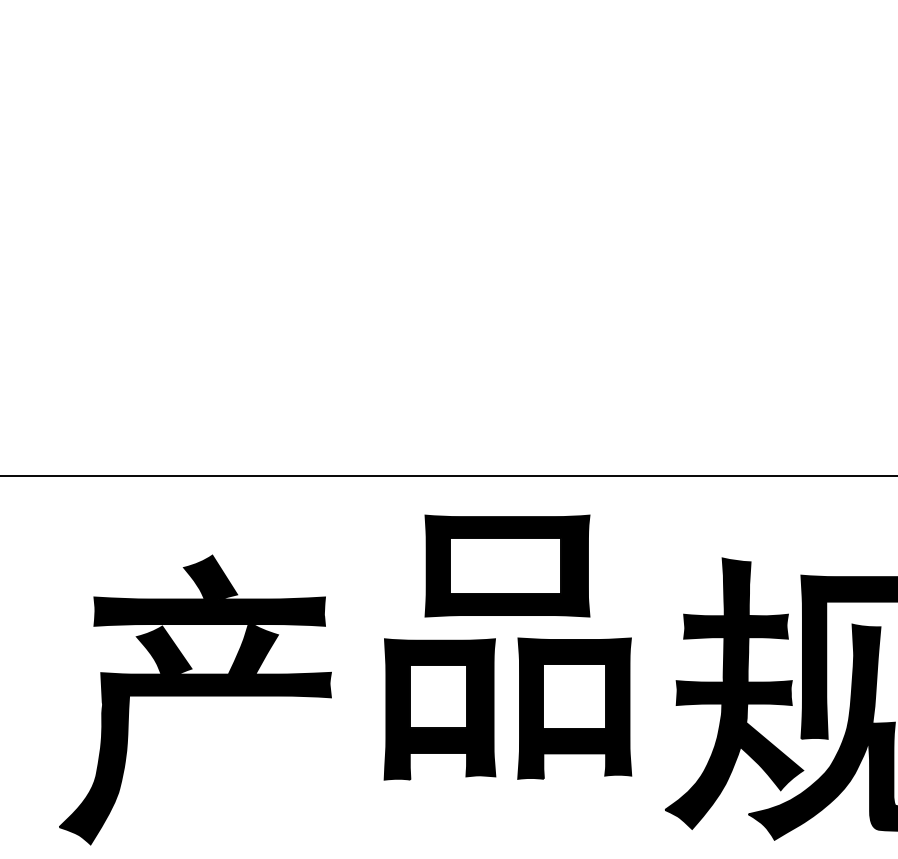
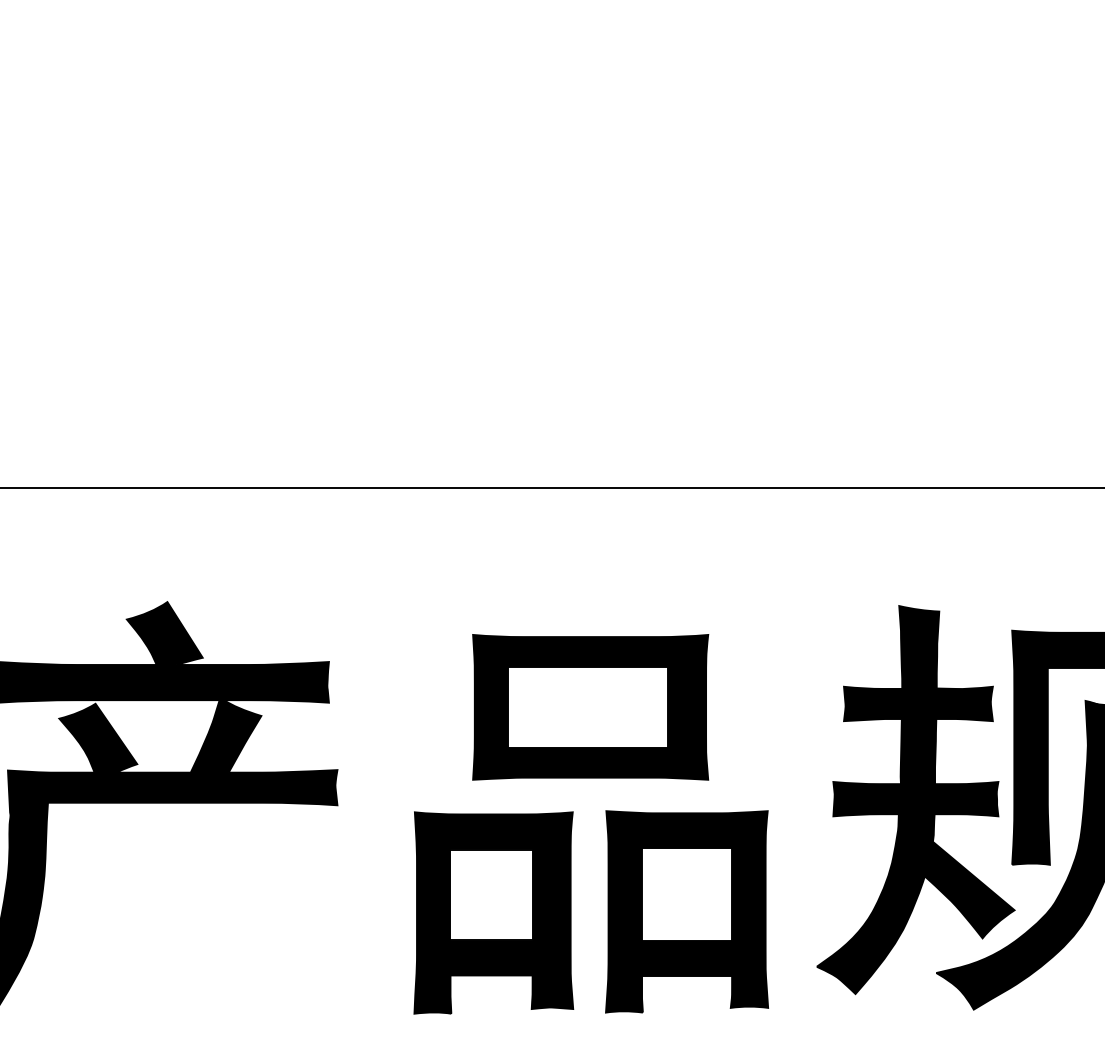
part: (518, 647) -> (606, 824), moved

